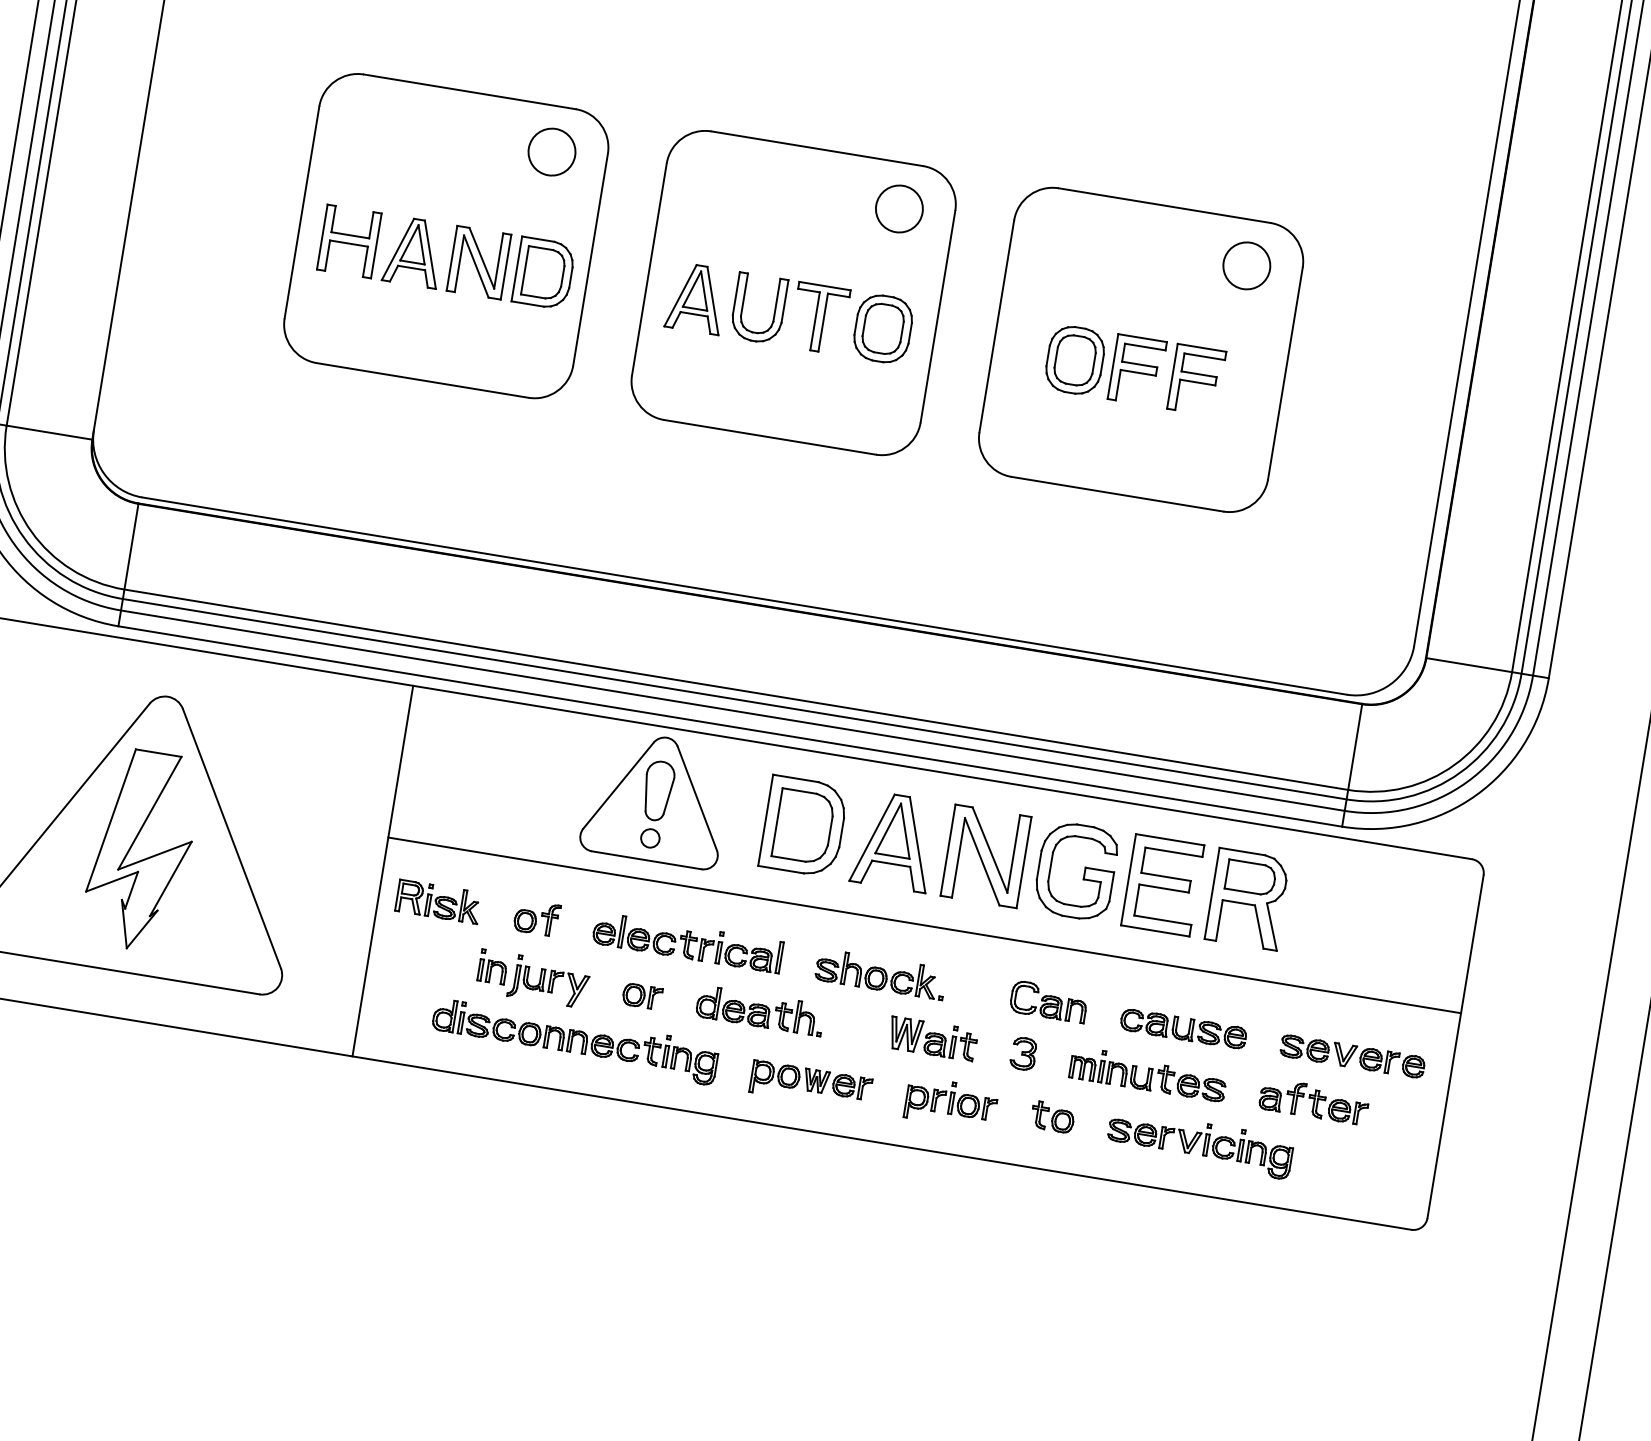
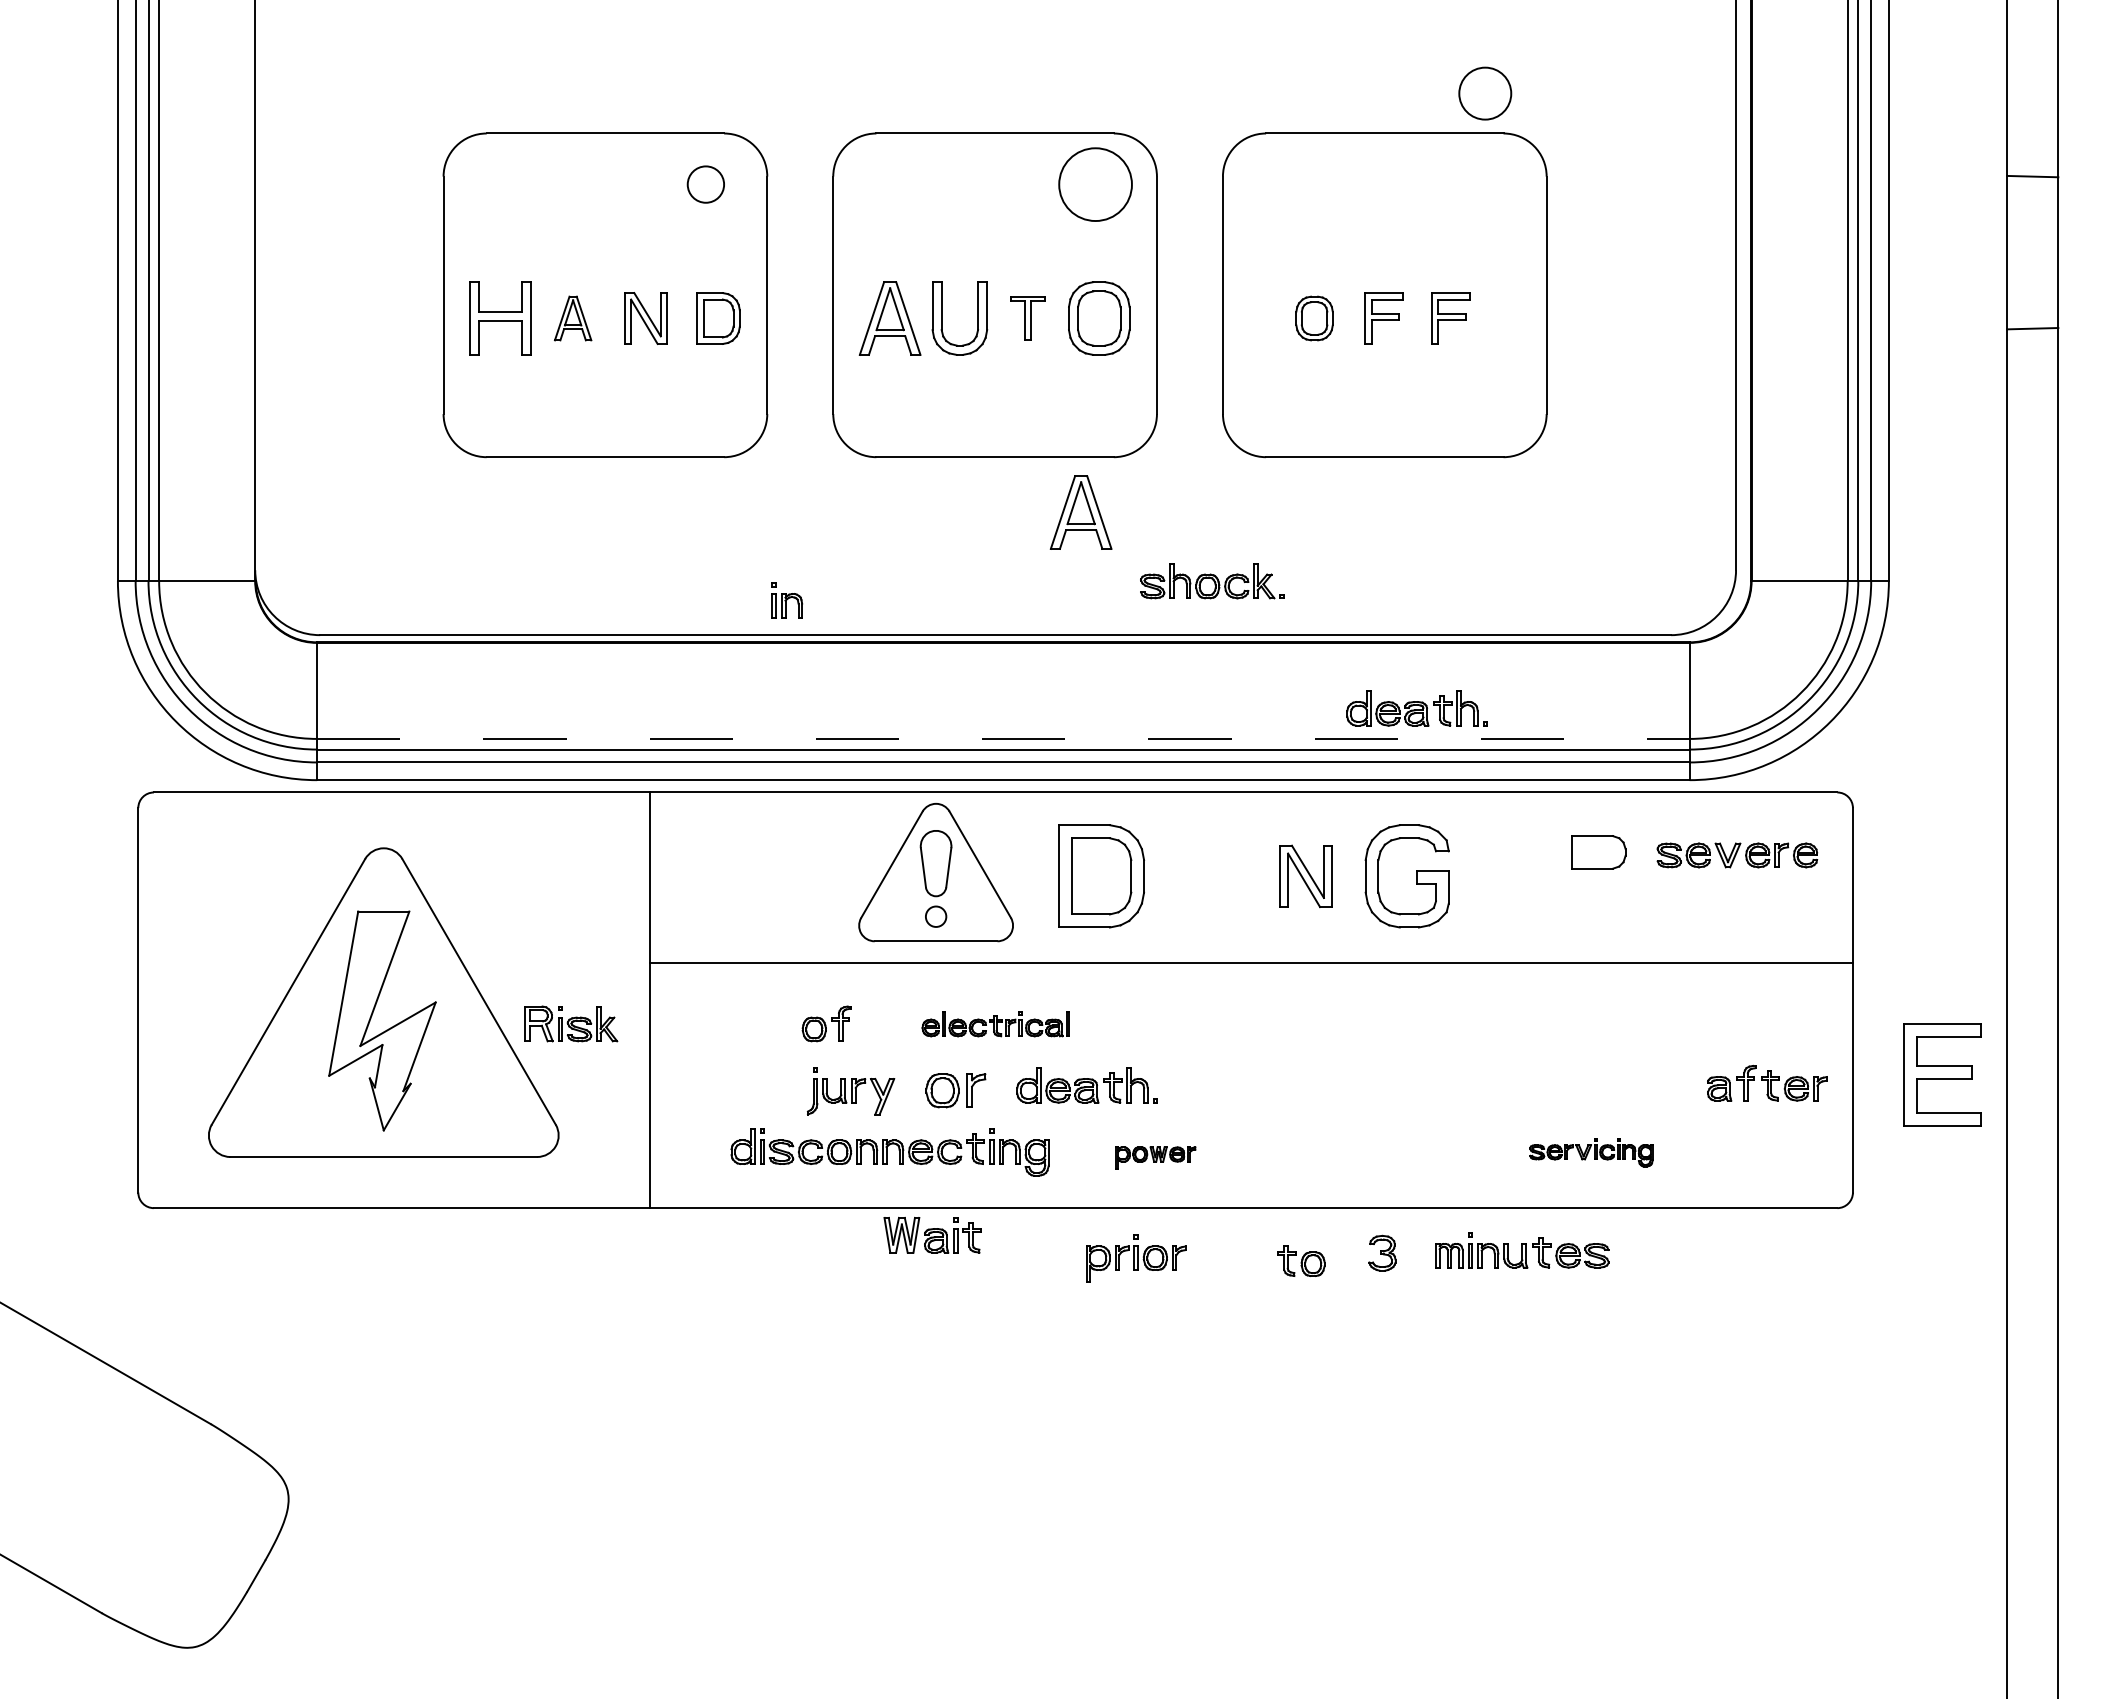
circle: (551, 151) -> (705, 184), size x0.7
circle: (899, 208) -> (1095, 184), size x1.4
part: (413, 251) -> (572, 318), size x0.6
part: (478, 262) -> (645, 318), size x0.7
circle: (1247, 265) -> (1485, 93), moved
part: (543, 273) -> (718, 318), size x0.7
part: (819, 318) -> (1027, 318), size x0.6
part: (1075, 360) -> (1314, 318), size x0.6
part: (1137, 370) -> (1384, 318), size x0.7
part: (1196, 380) -> (1450, 318), size x0.7
part: (838, 499) -> (1080, 512), added
line: (736, 689) -> (1003, 738), solid -> dashed
part: (1109, 722) -> (1416, 708), added
part: (894, 841) -> (1203, 876), removed
part: (985, 856) -> (1305, 876), size x0.6
part: (1163, 884) -> (1942, 1074), moved
part: (1248, 899) -> (1600, 876), removed
part: (438, 901) -> (571, 1023), moved
part: (687, 943) -> (995, 1024), size x0.7
part: (493, 967) -> (787, 600), moved
part: (881, 974) -> (1212, 581), moved
part: (642, 996) -> (955, 1090), size x1.4
part: (1048, 1001) -> (1400, 1023), removed
part: (1183, 1028) -> (1552, 1029), removed
part: (932, 1038) -> (932, 1234), moved
part: (1023, 1053) -> (1382, 1252), moved
part: (1352, 1056) -> (1737, 855), moved
part: (1148, 1074) -> (1522, 1250), moved
part: (810, 1085) -> (1155, 1157), size x0.6
part: (1314, 1100) -> (1767, 1082), moved
part: (951, 1103) -> (1136, 1258), moved
part: (1052, 1116) -> (1301, 1260), moved
part: (1200, 1144) -> (1591, 1152), size x0.6

